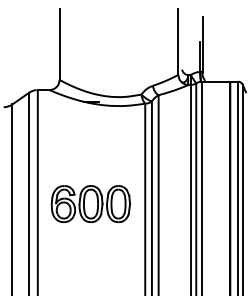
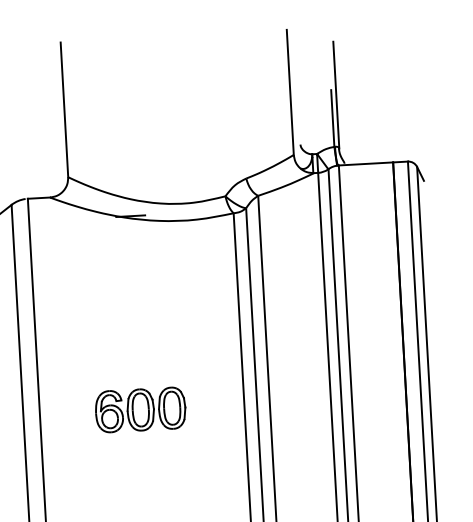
part: (90, 203) -> (140, 408), size x0.6

